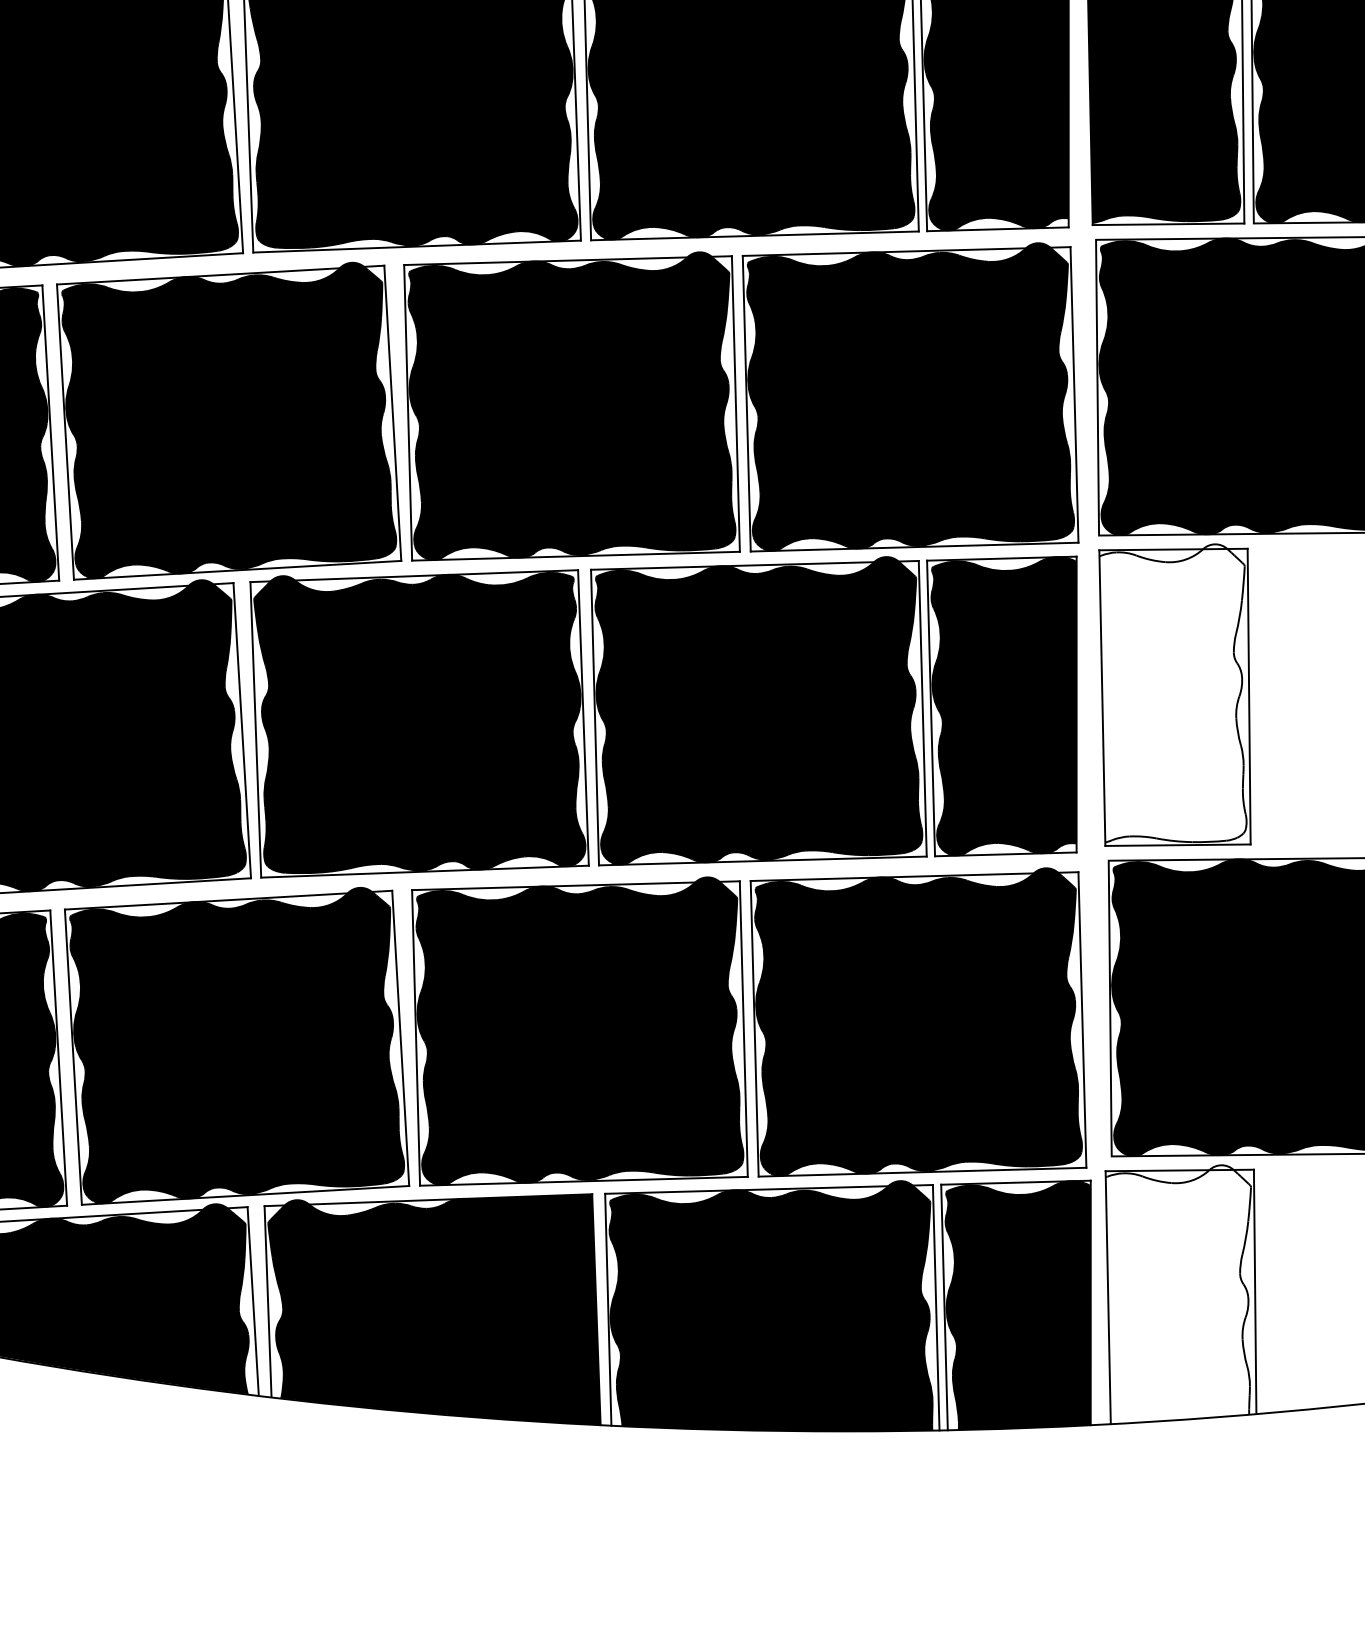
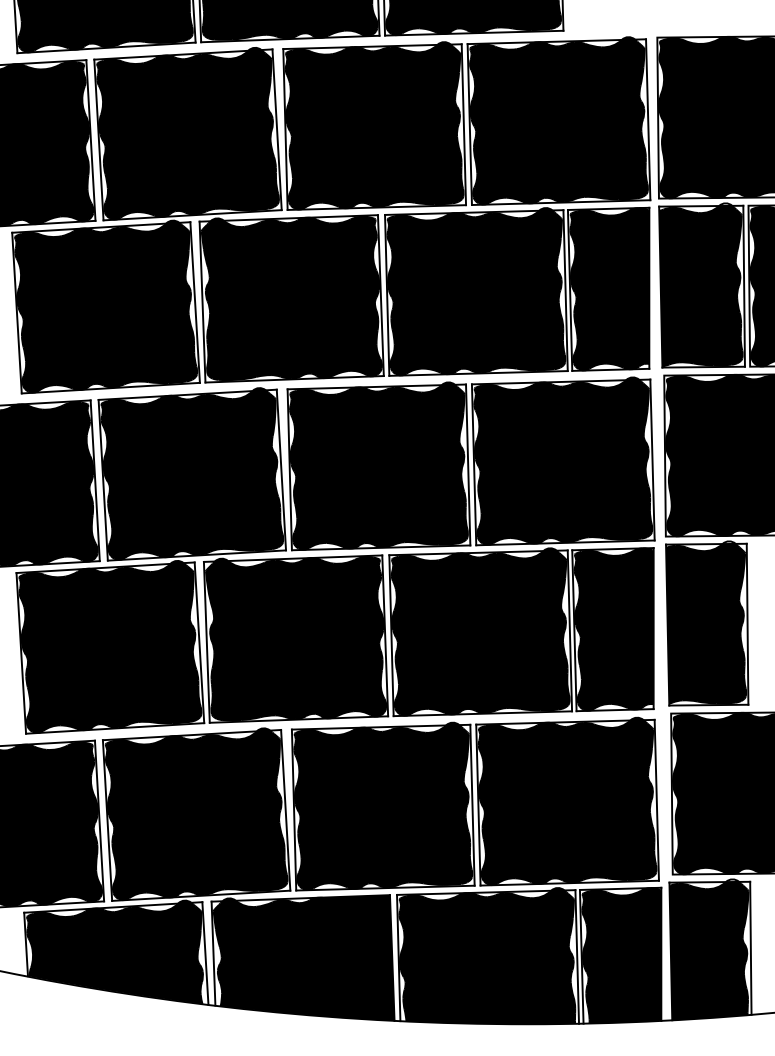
fill: (1173, 695) -> (706, 623), added
fill: (1177, 1295) -> (708, 950), added

